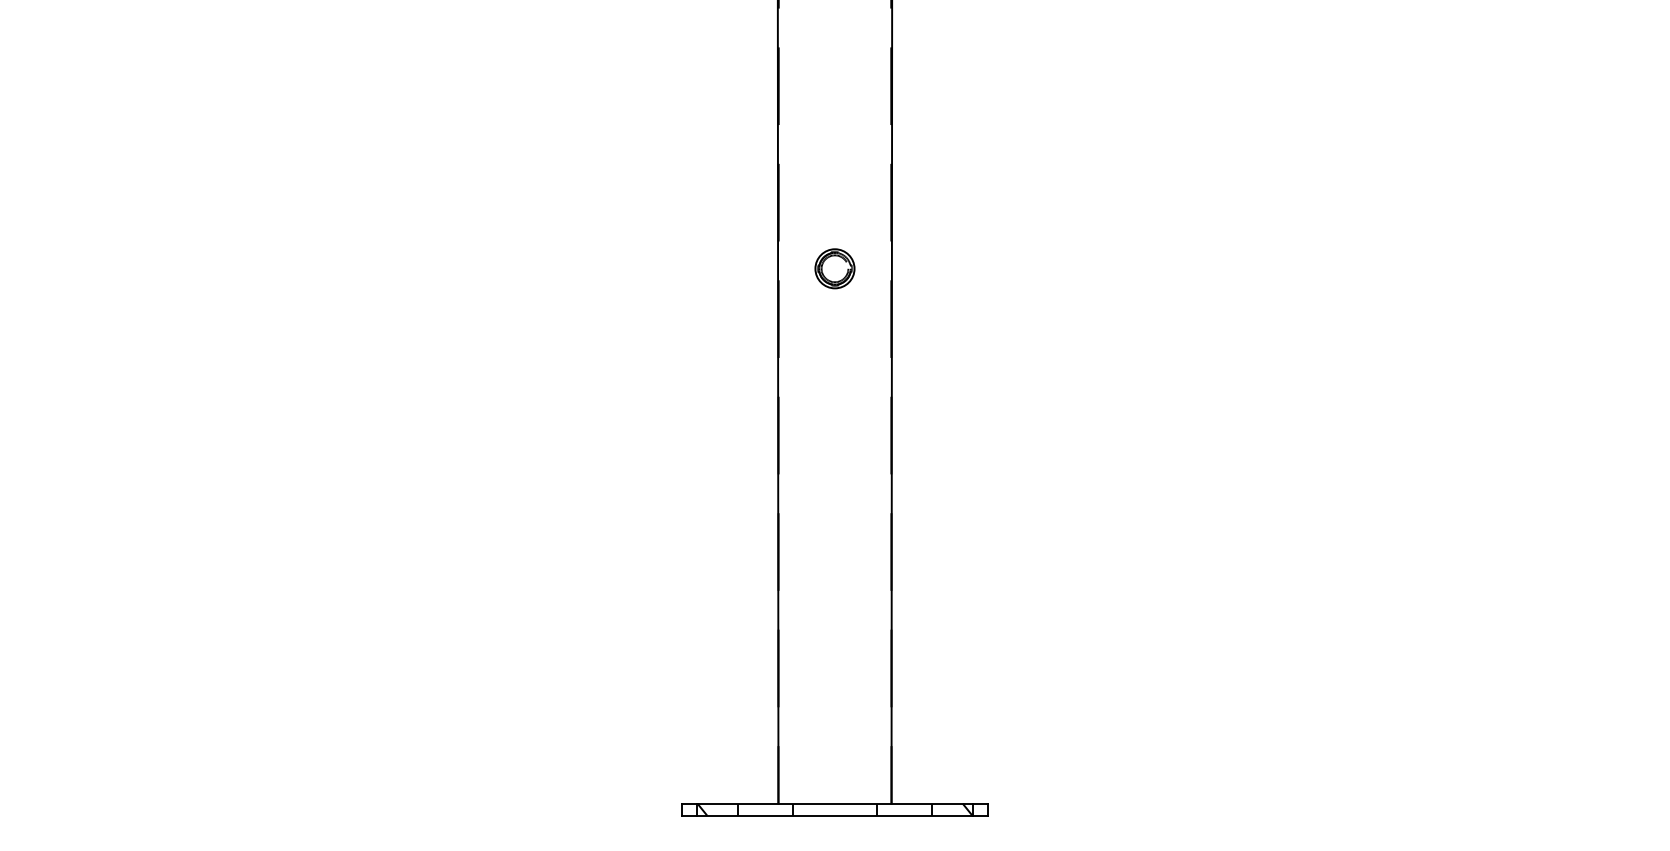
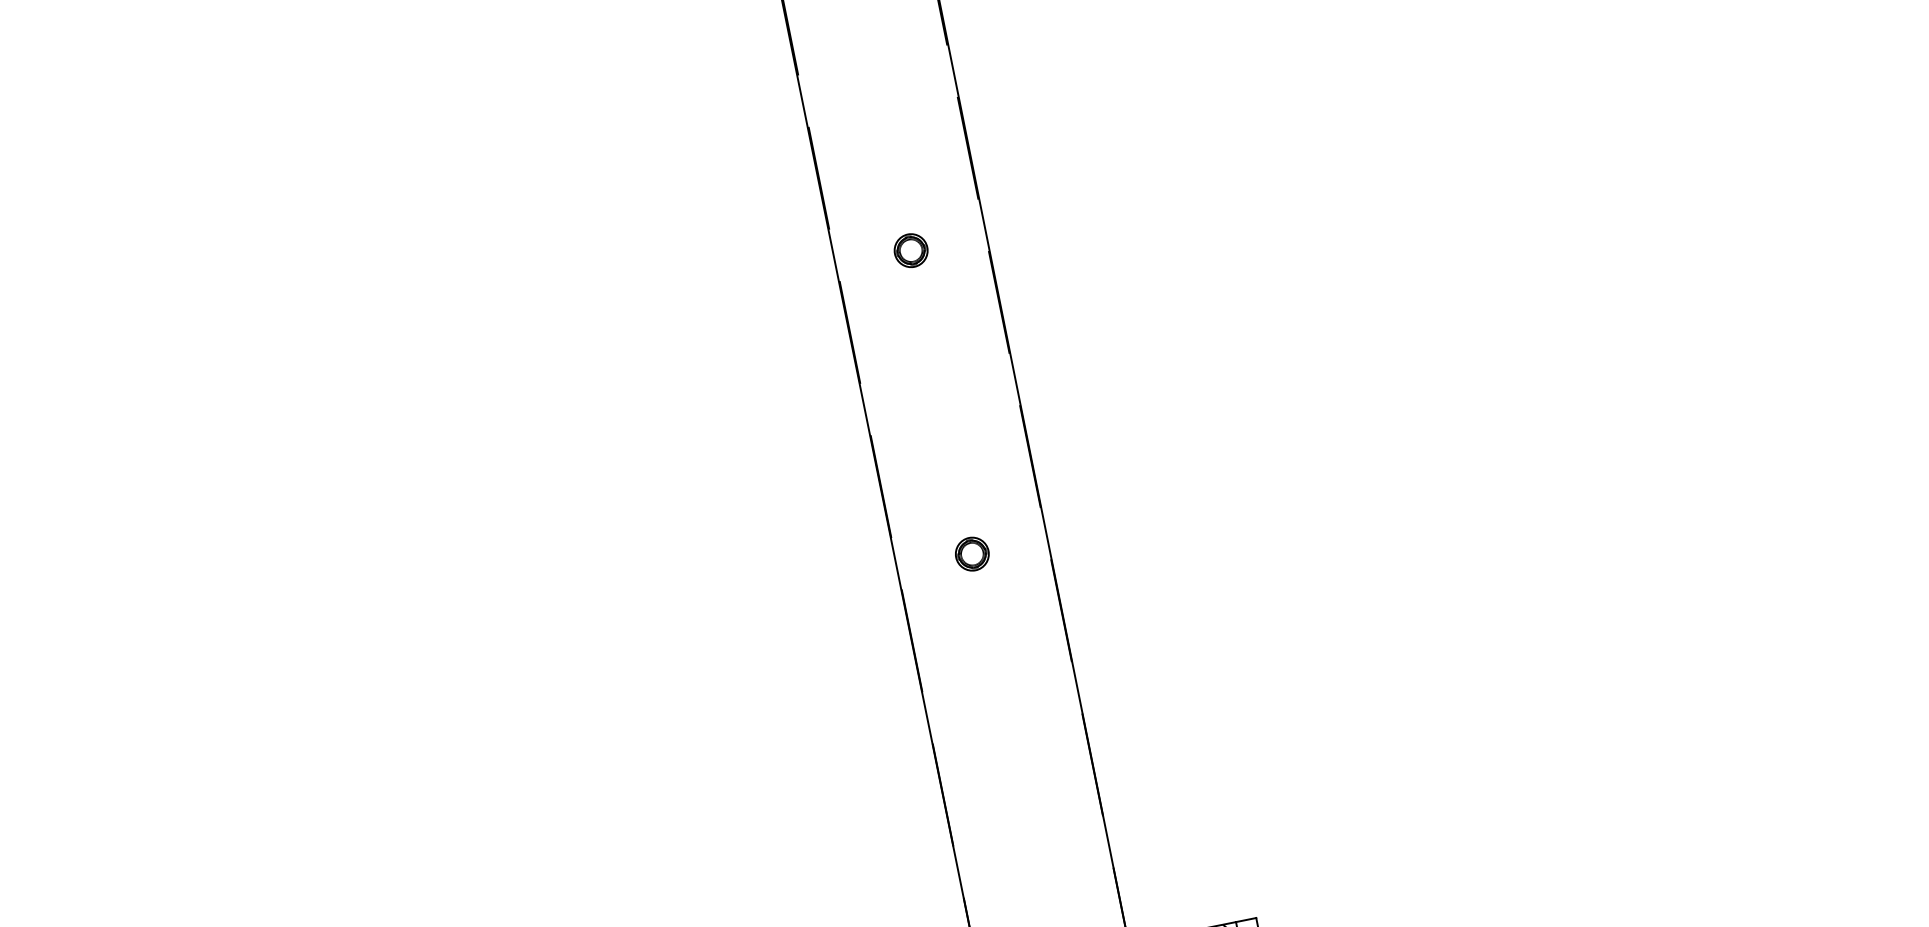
part: (834, 268) -> (910, 250), size x0.62
part: (834, 497) -> (971, 553), added

